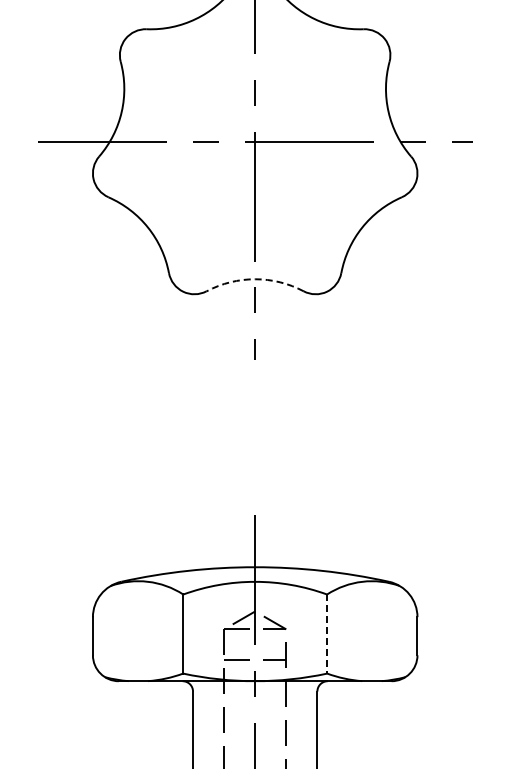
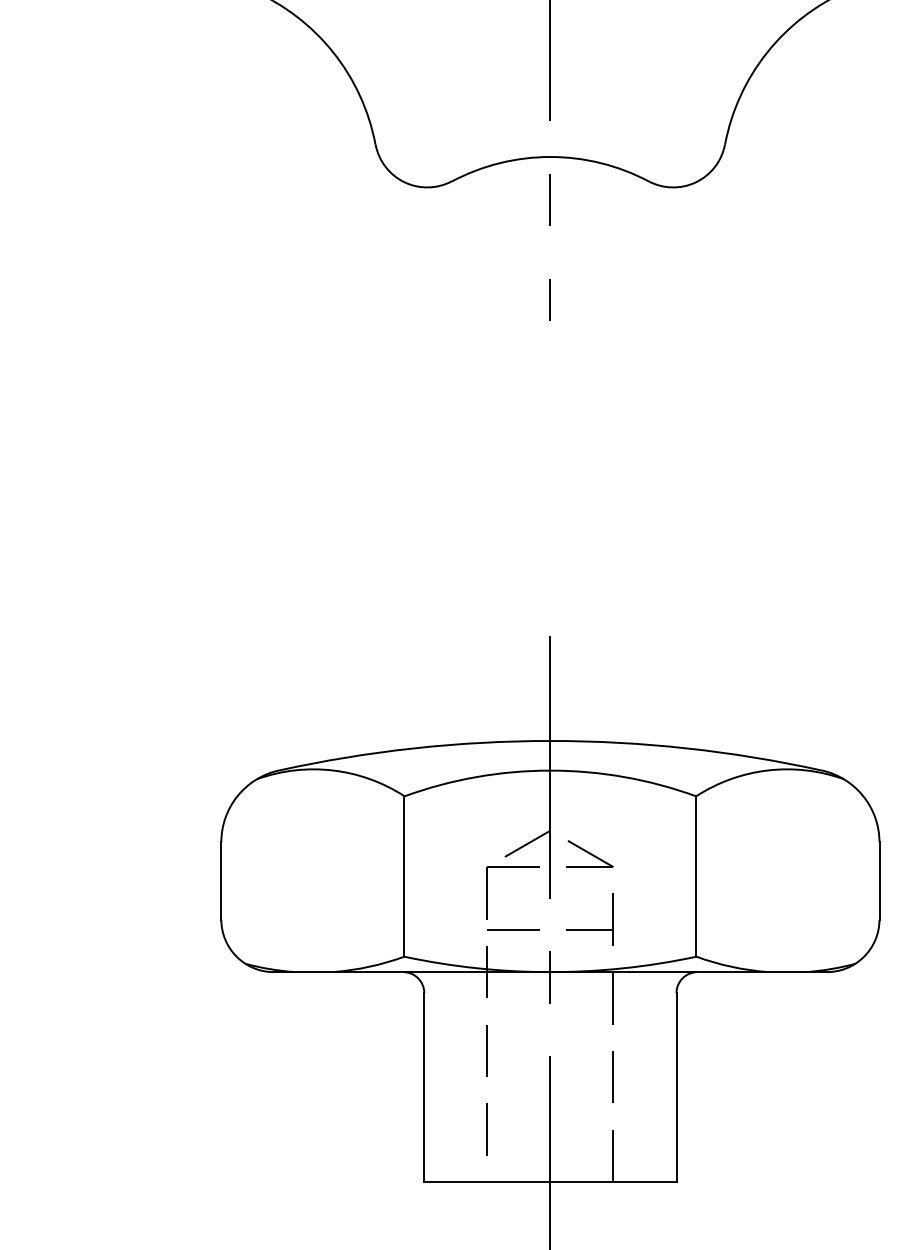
arc: (255, 279) -> (550, 157), dashed -> solid
line: (327, 634) -> (697, 877), dashed -> solid

